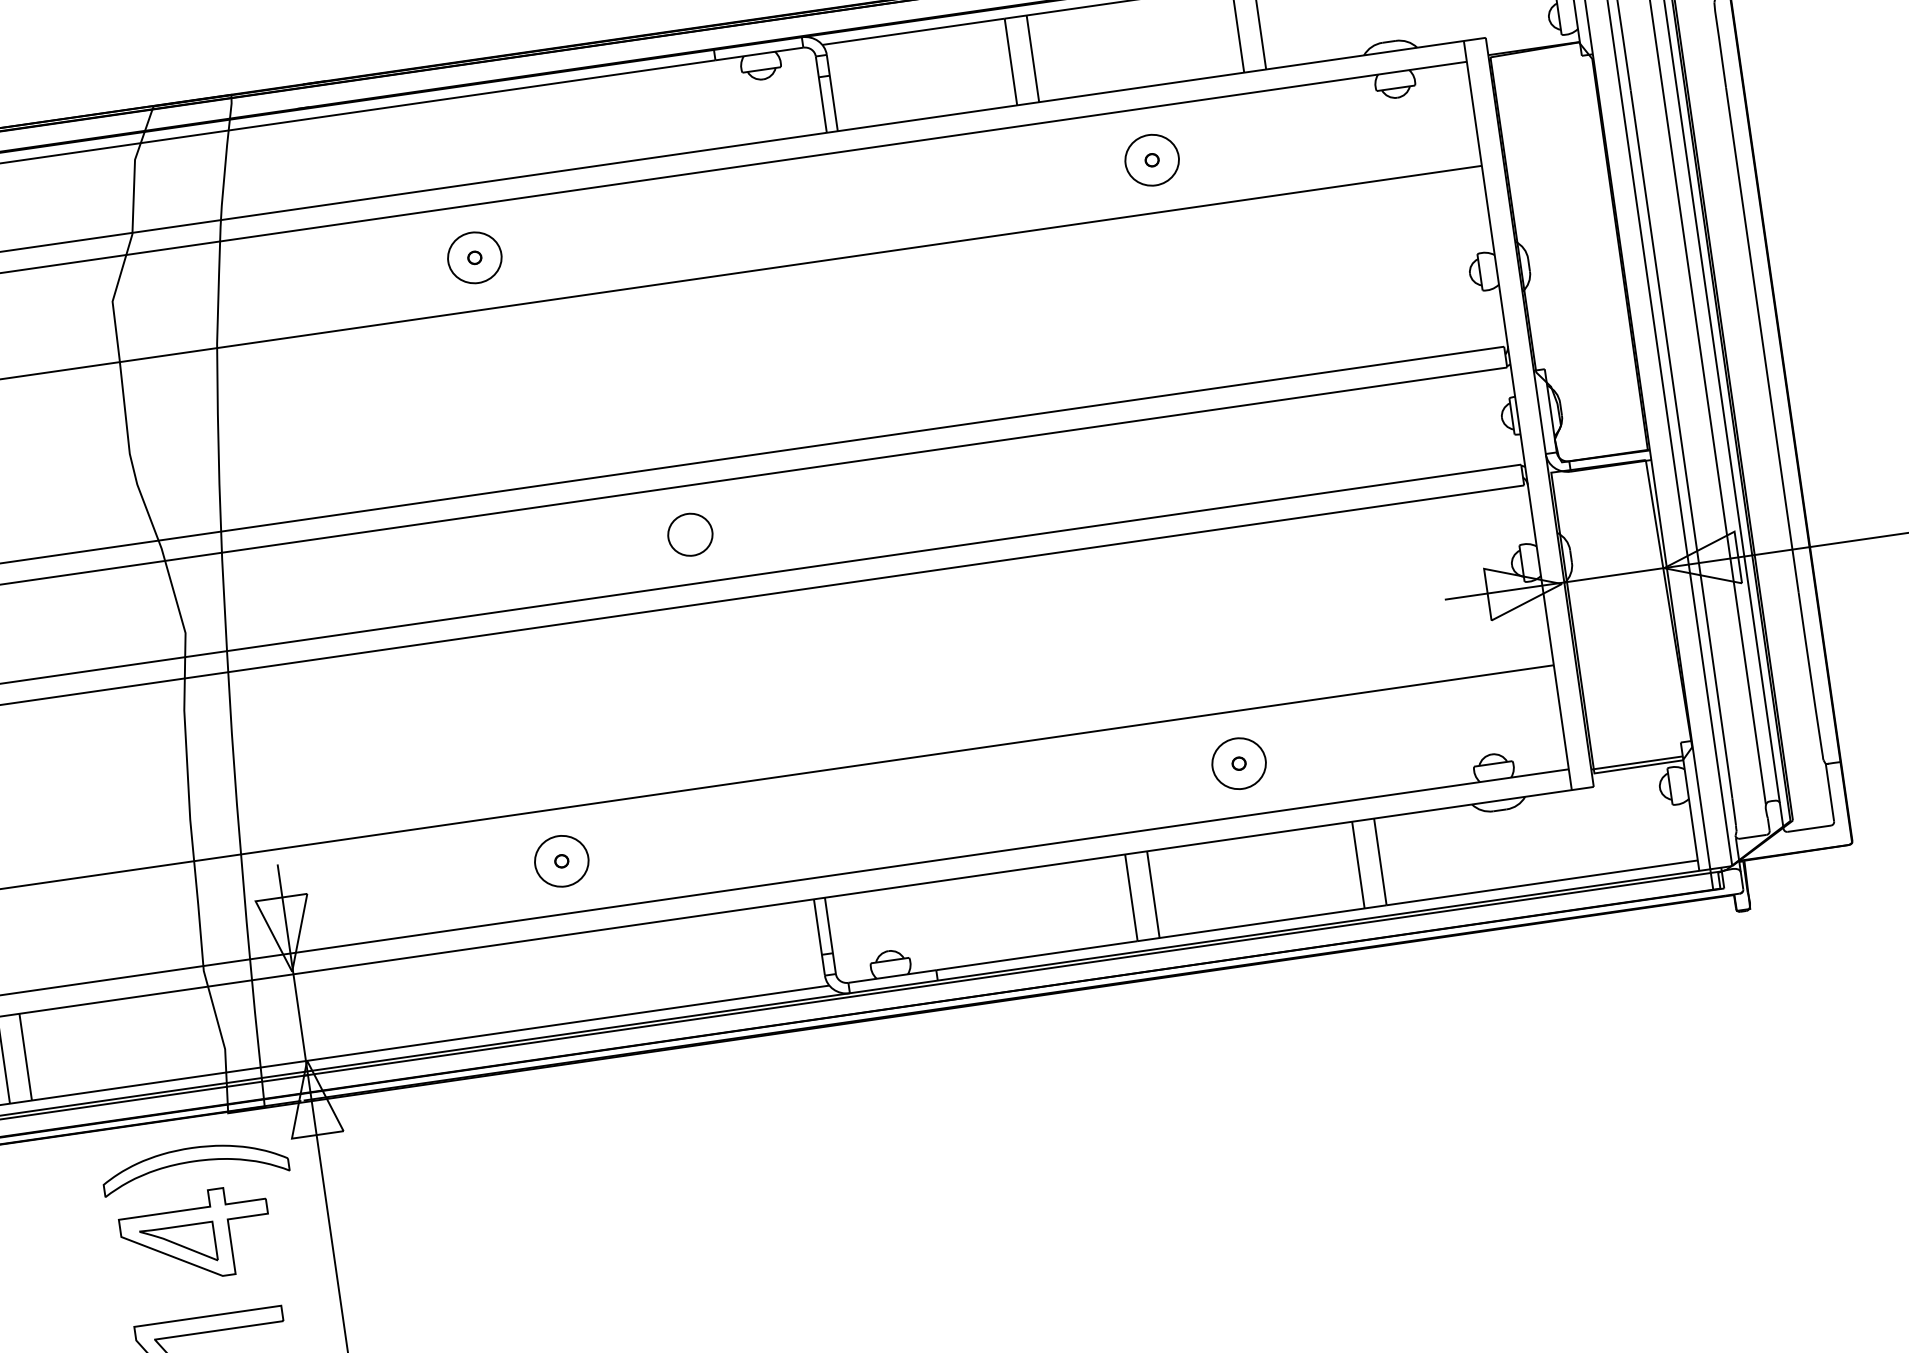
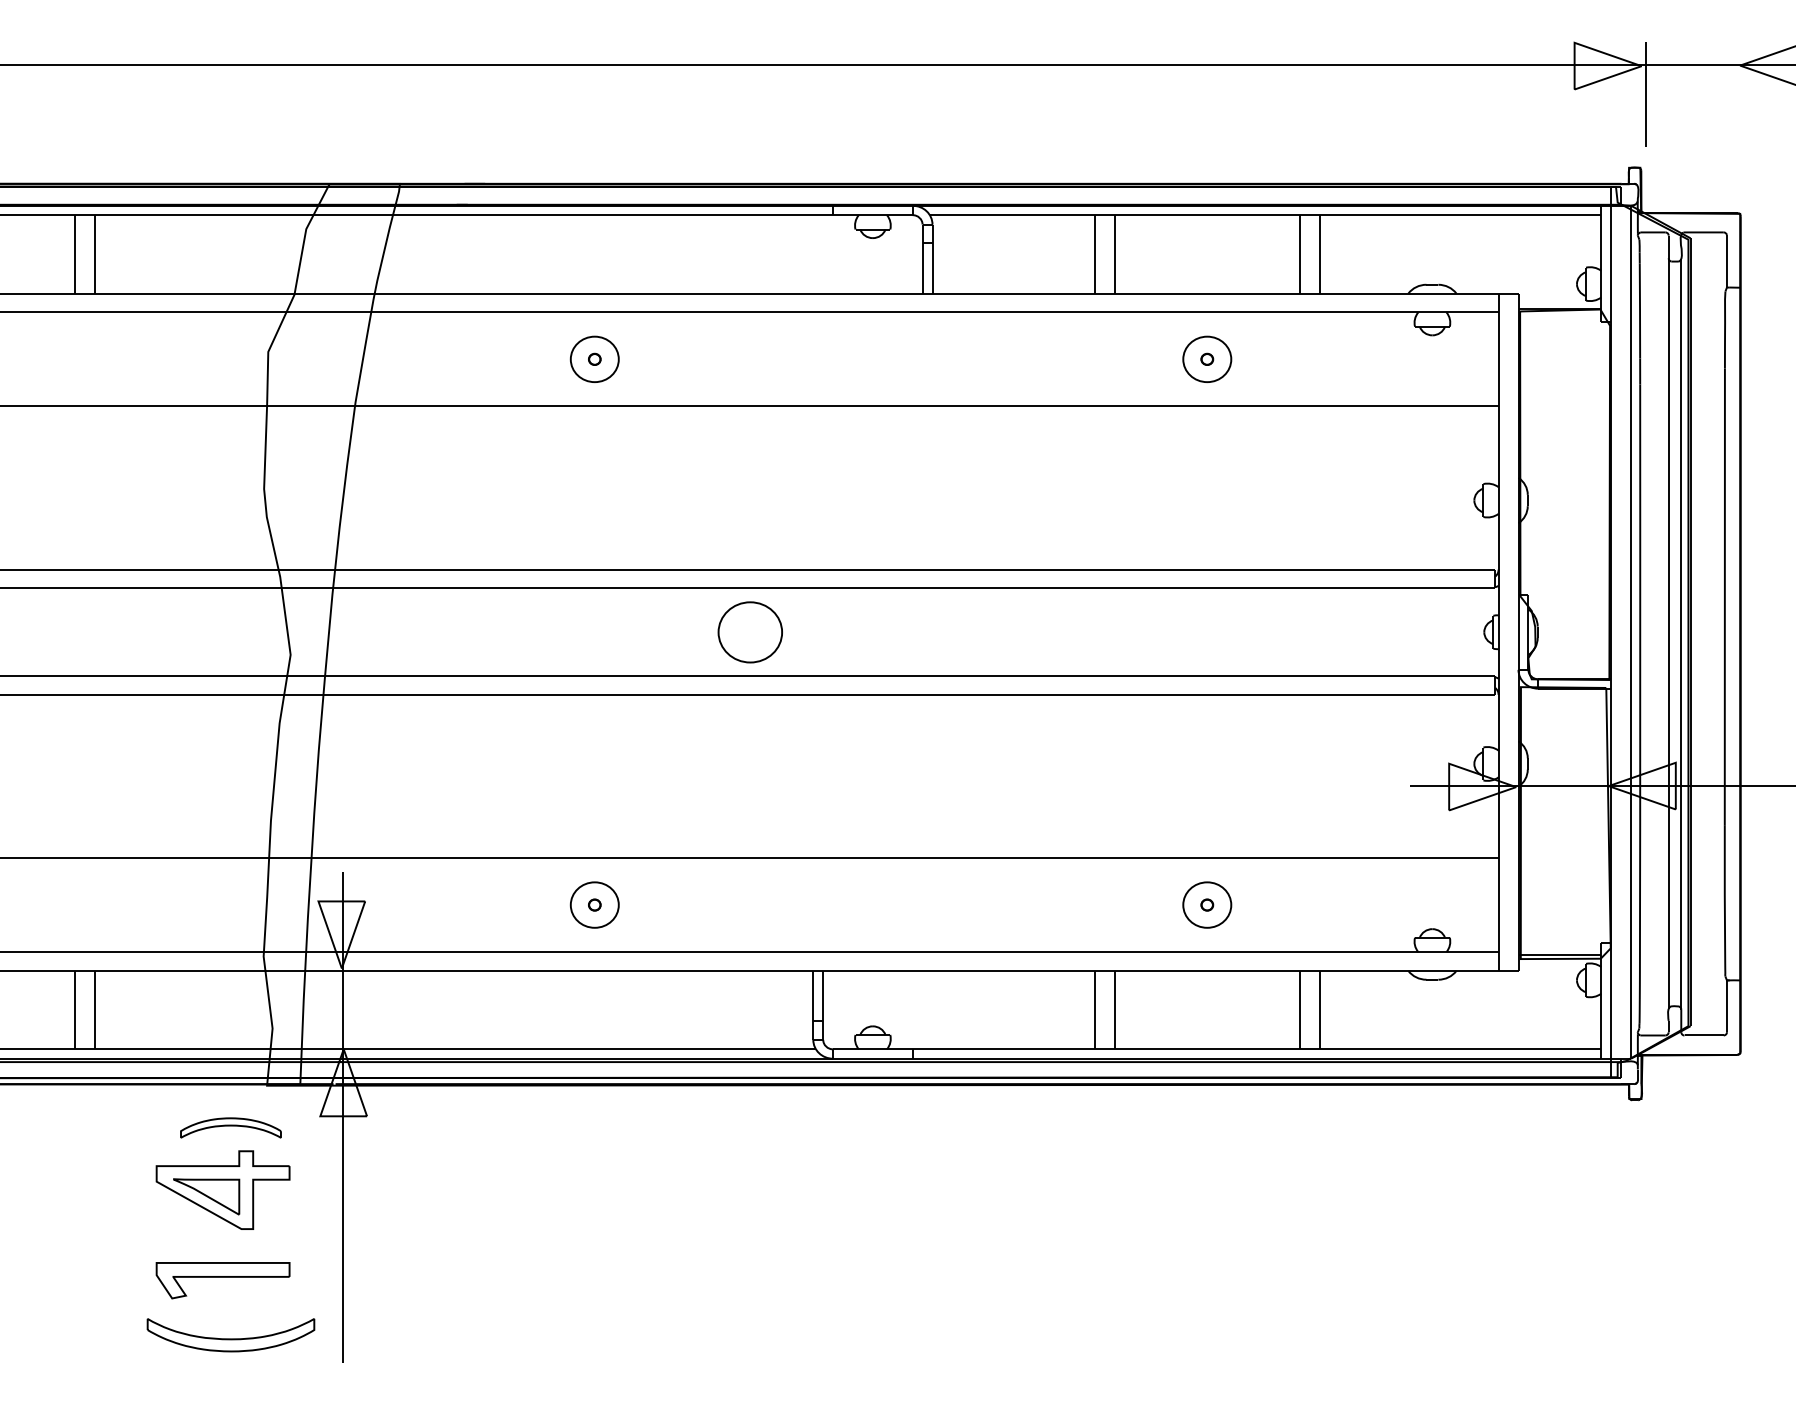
part: (690, 533) -> (750, 631), size x1.6
part: (194, 1165) -> (230, 1127), size x0.6

